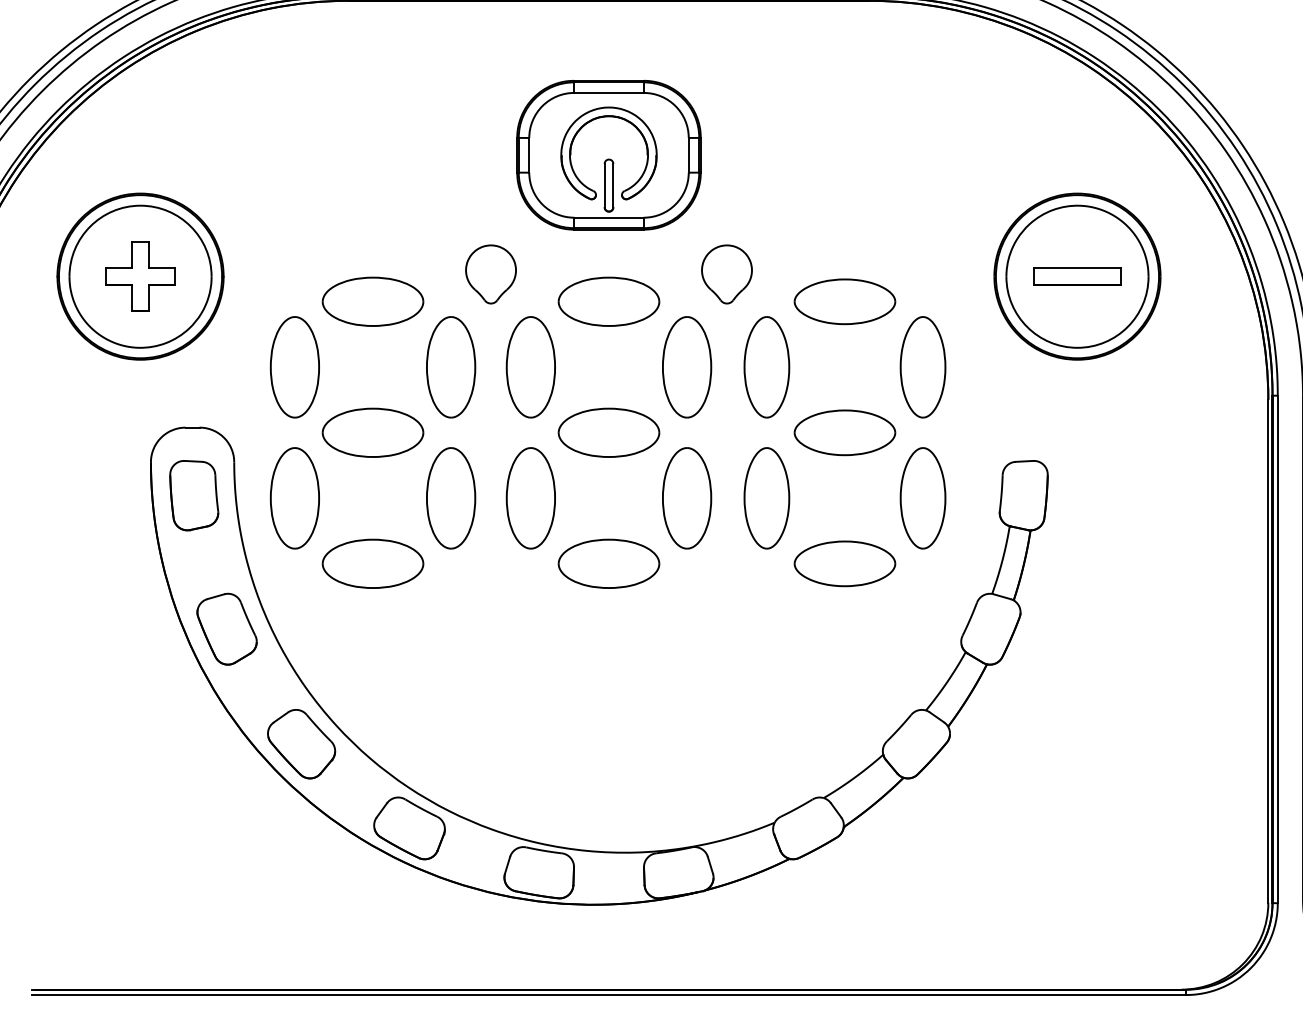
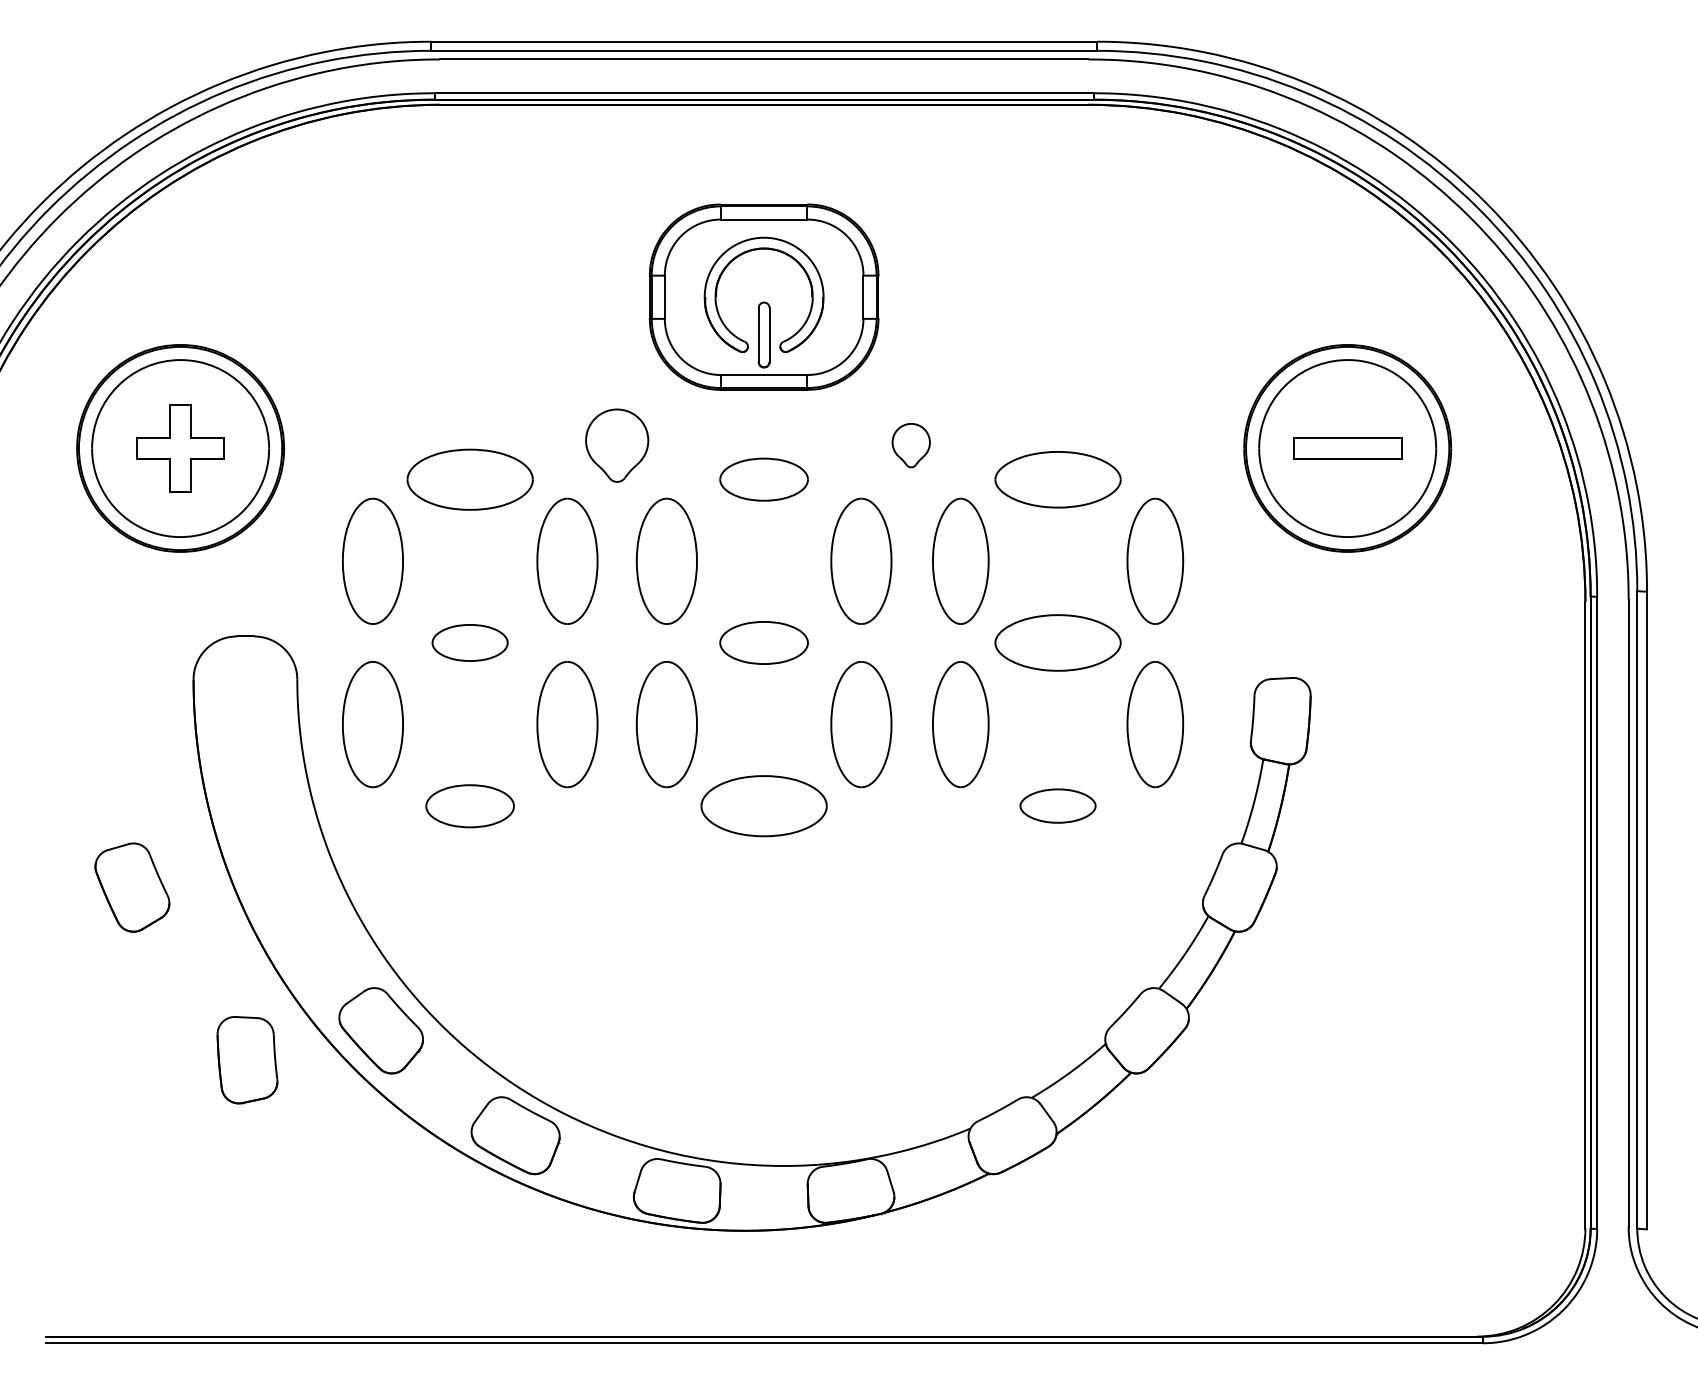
part: (727, 274) -> (911, 445), size x0.6
part: (608, 301) -> (763, 479), size x0.7
part: (372, 432) -> (469, 642), size x0.6
part: (608, 432) -> (763, 642), size x0.7
part: (194, 495) -> (247, 1060), moved
part: (844, 563) -> (1057, 805), size x0.6
part: (372, 564) -> (469, 806), size x0.7
part: (227, 629) -> (132, 887), moved

